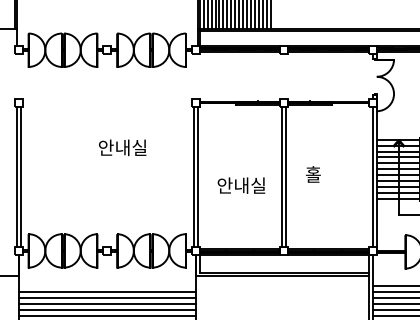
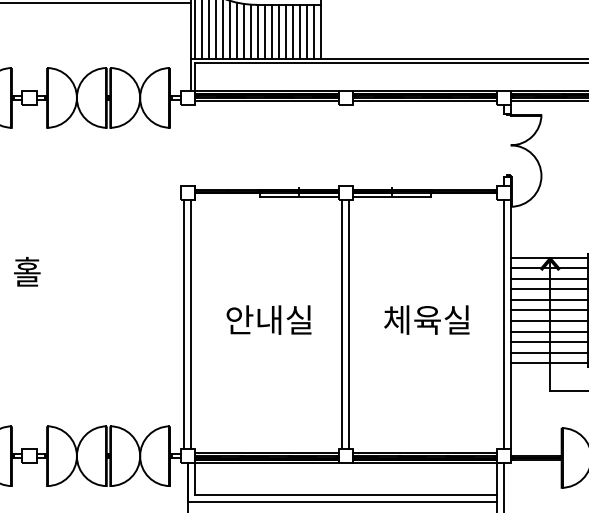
text: (122, 147) -> (56, 271), 안내실 -> 홀
text: (329, 174) -> (426, 319), 홀 -> 체육실
text: (241, 185) -> (269, 319), moved

